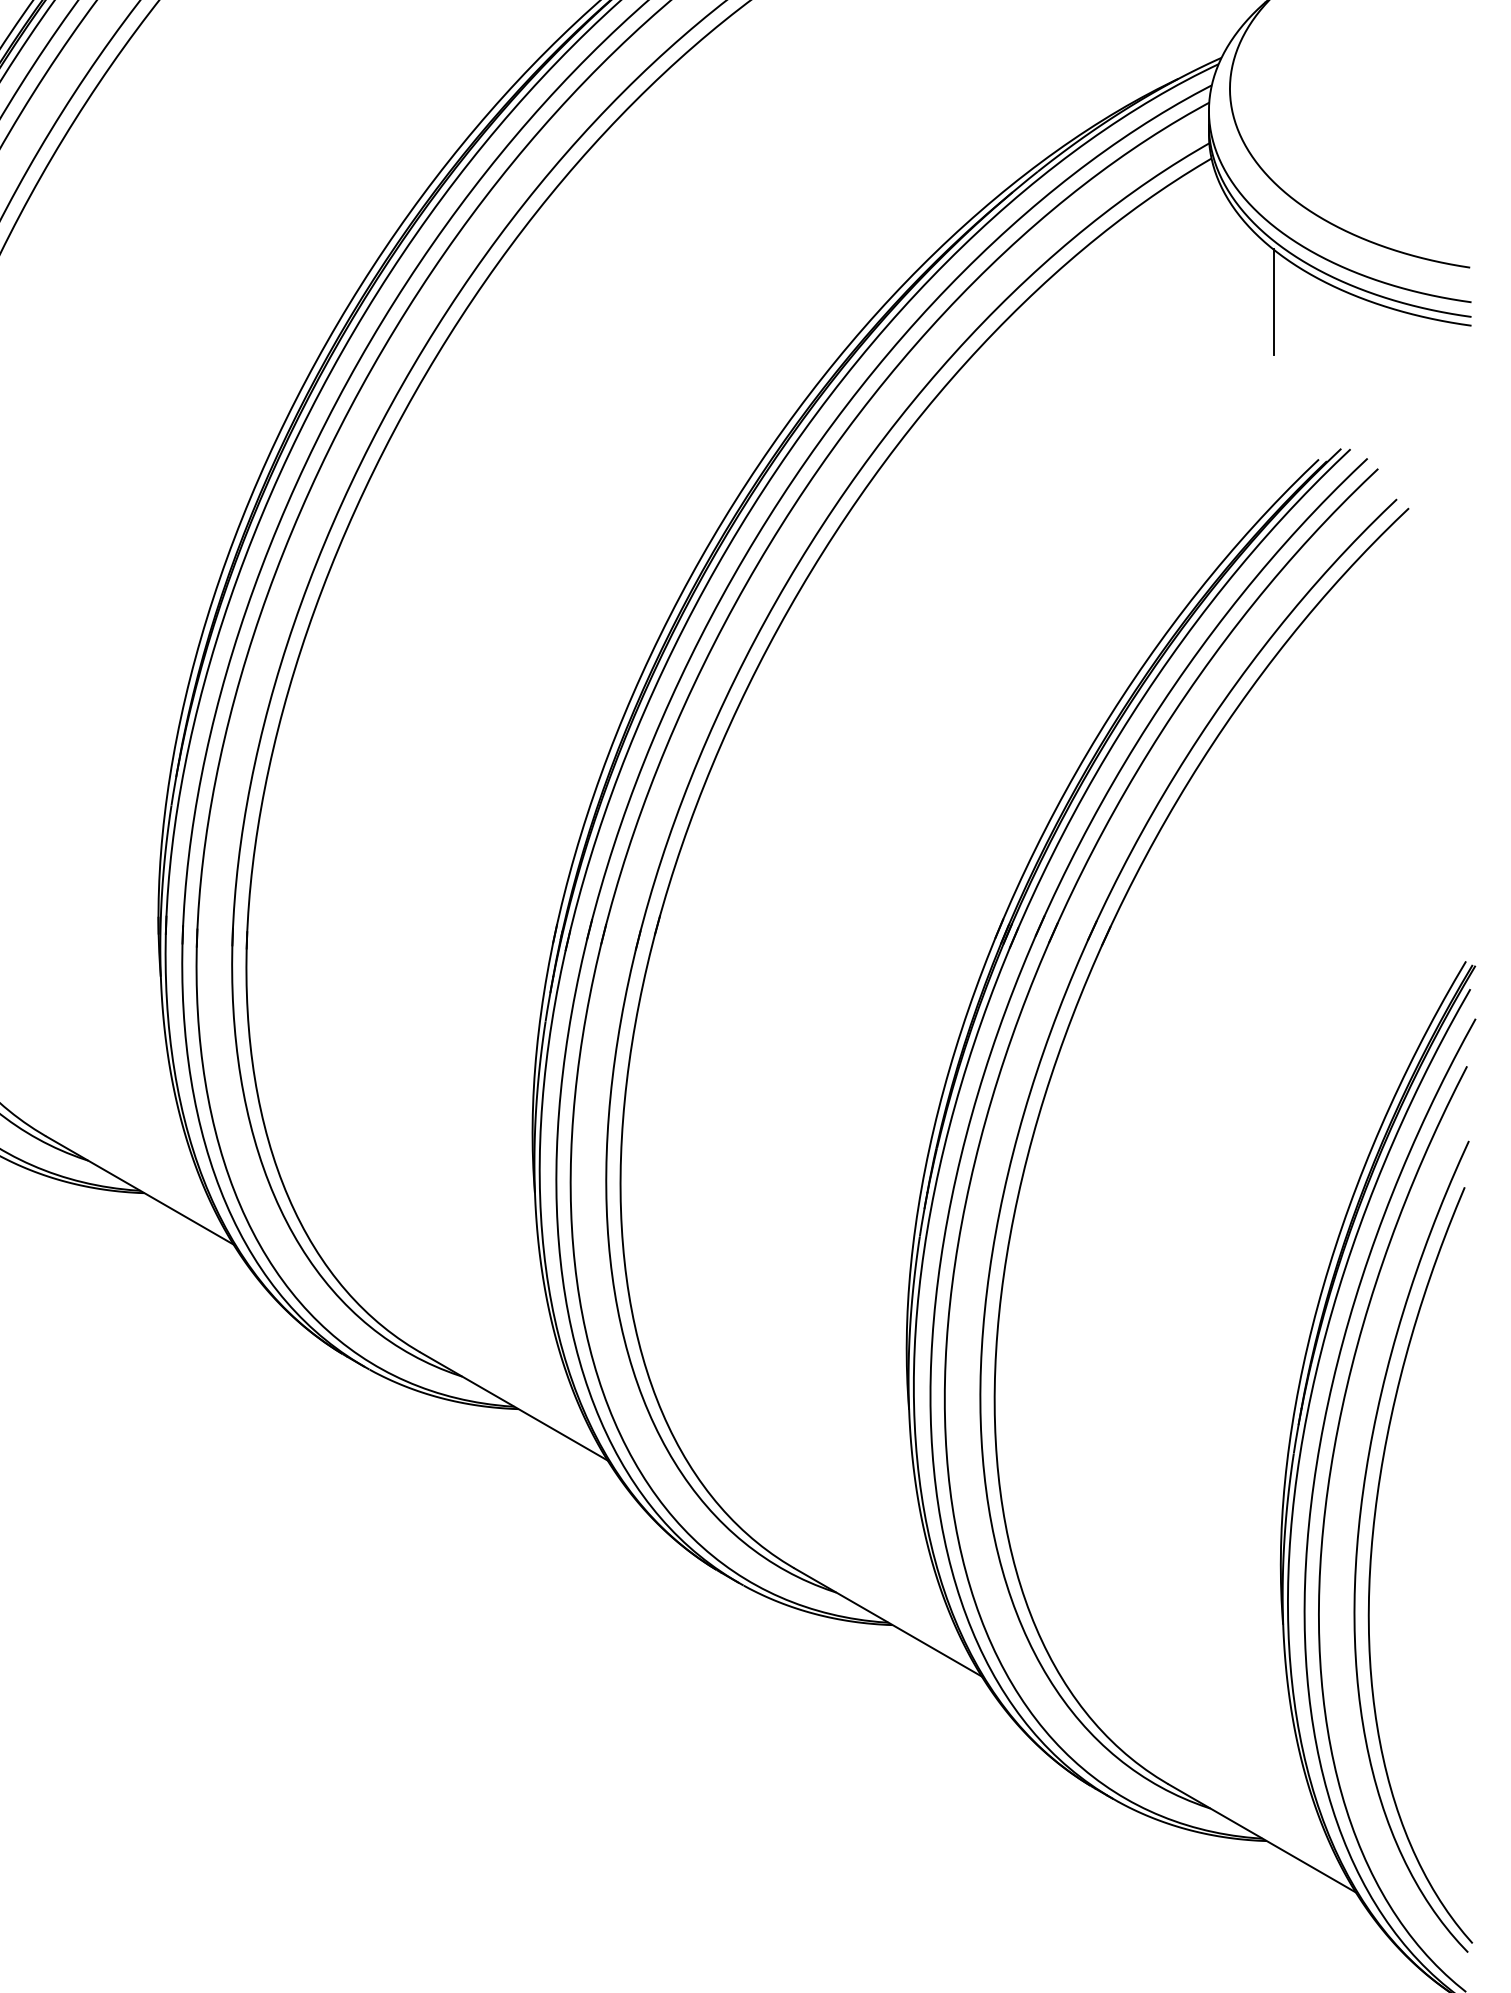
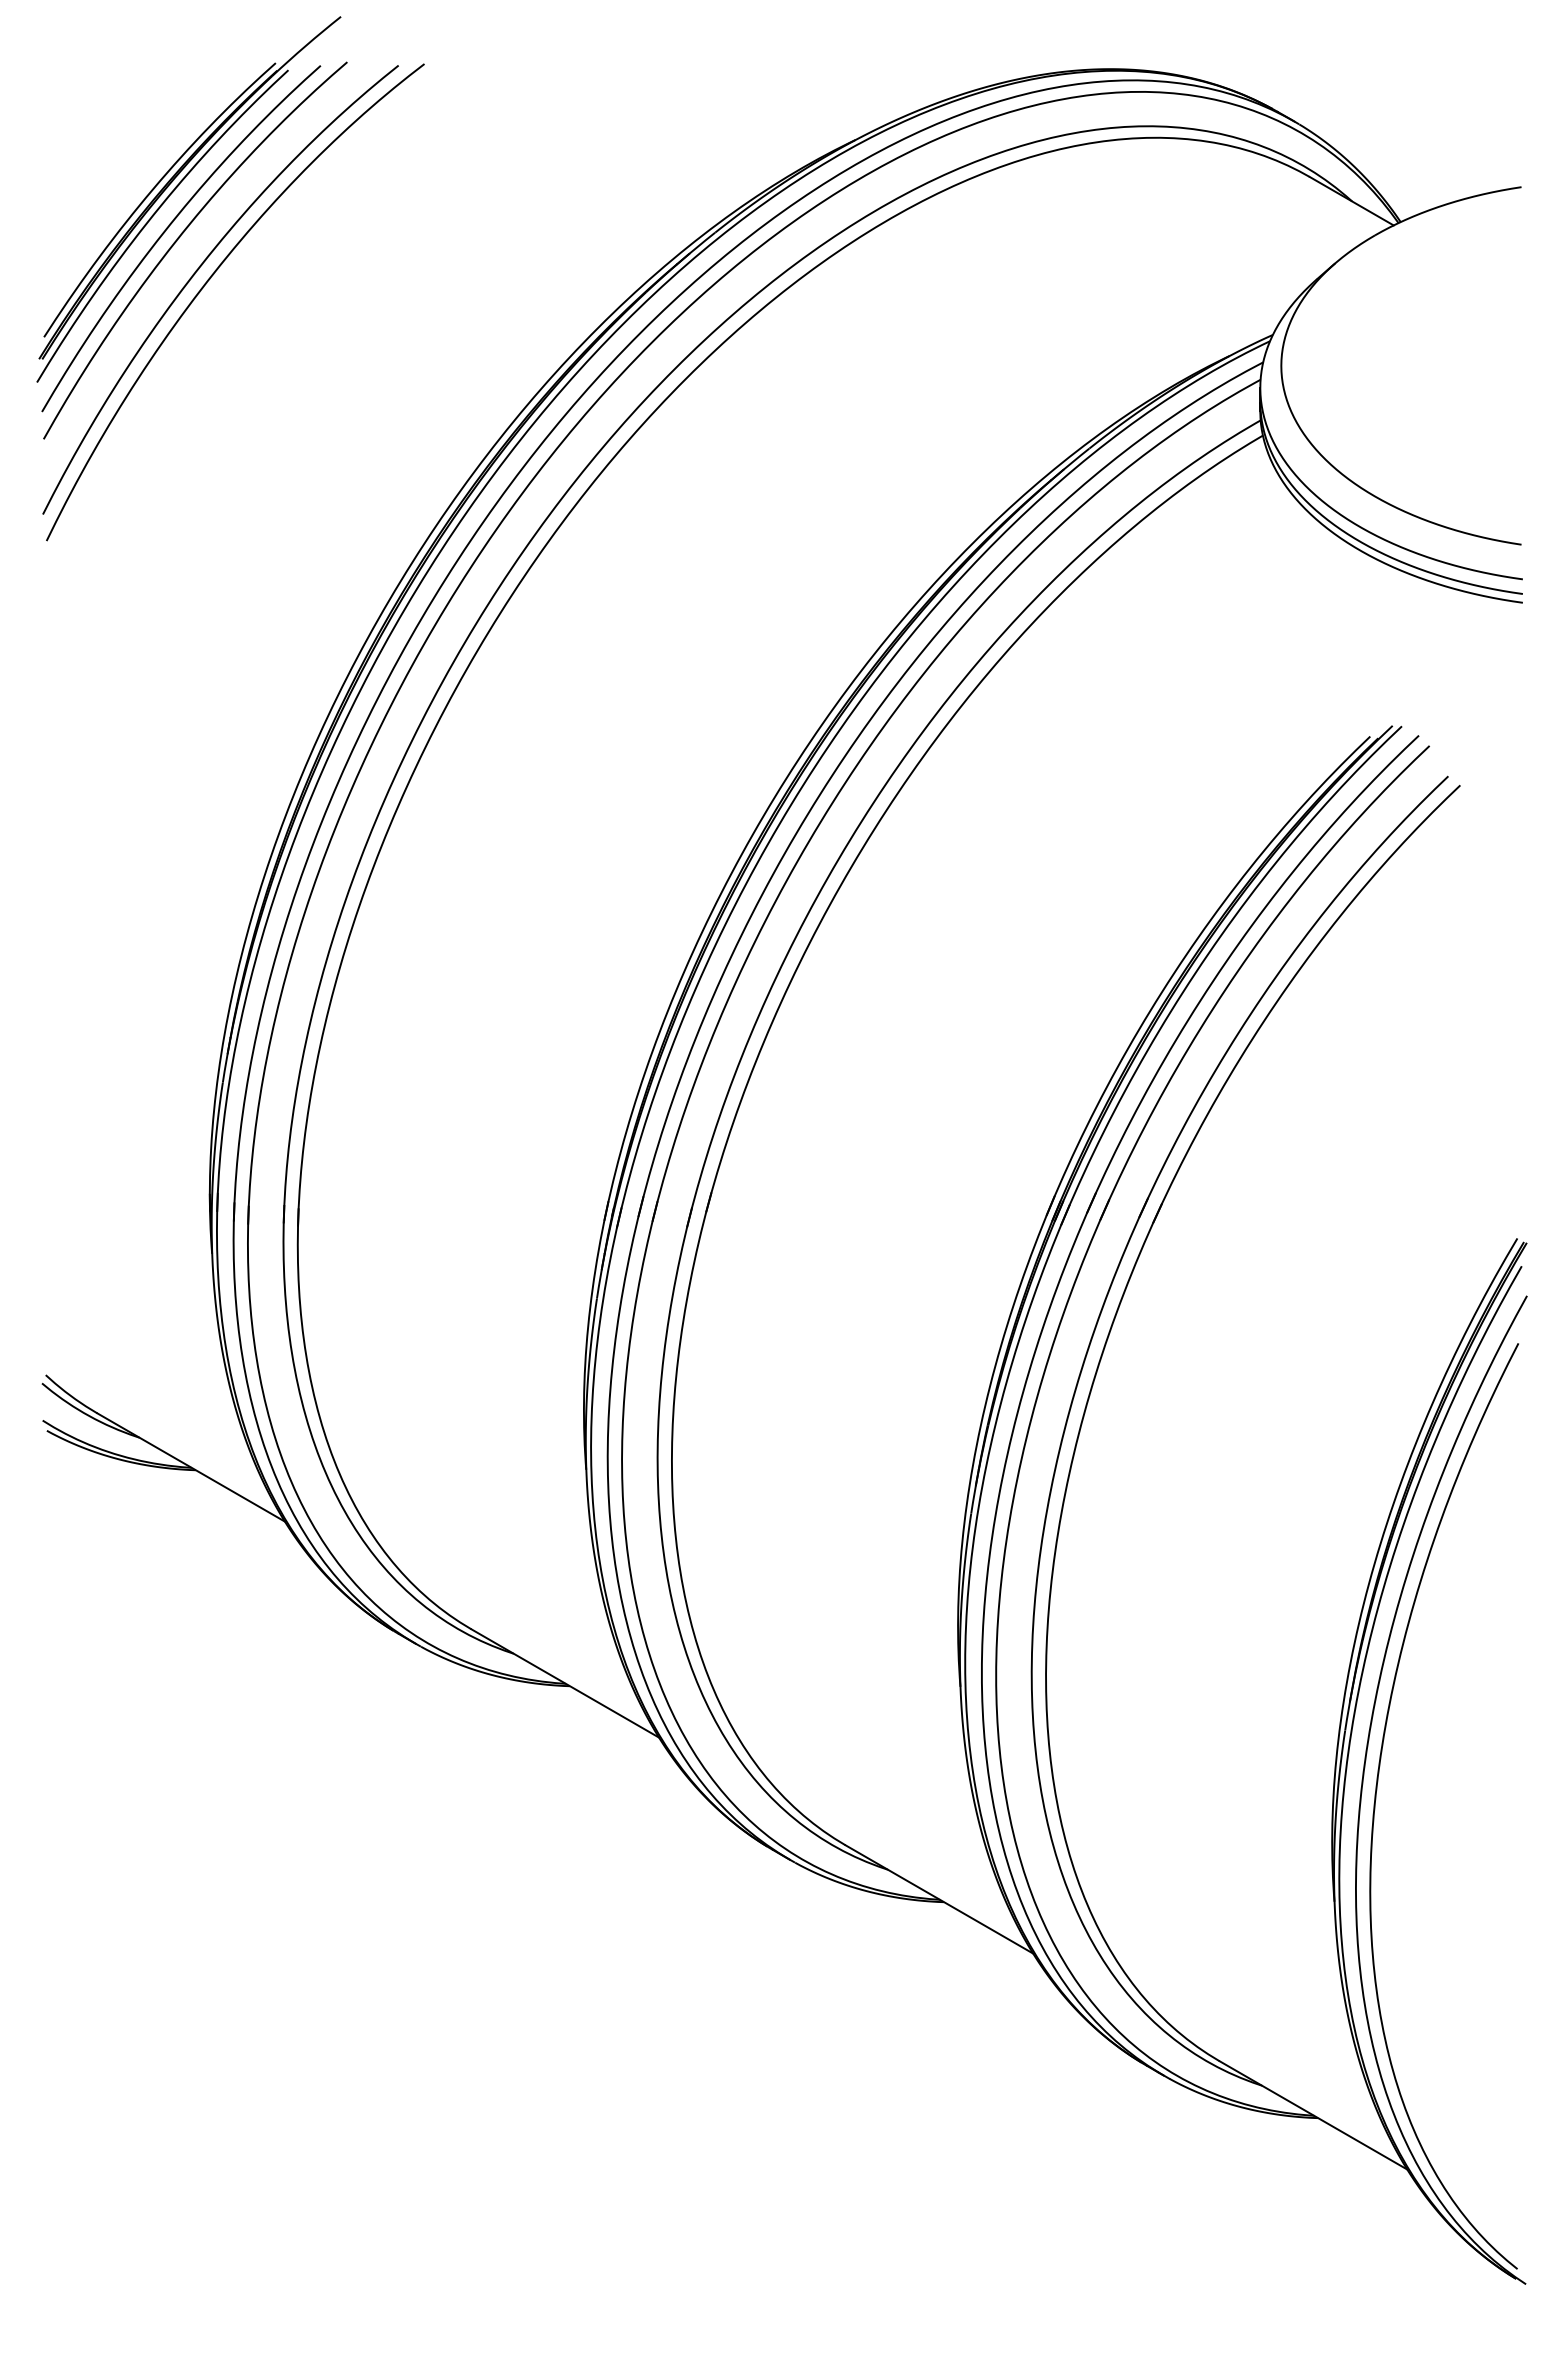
line: (1273, 302) -> (1324, 579), removed
part: (1373, 1545) -> (1424, 1822), removed

